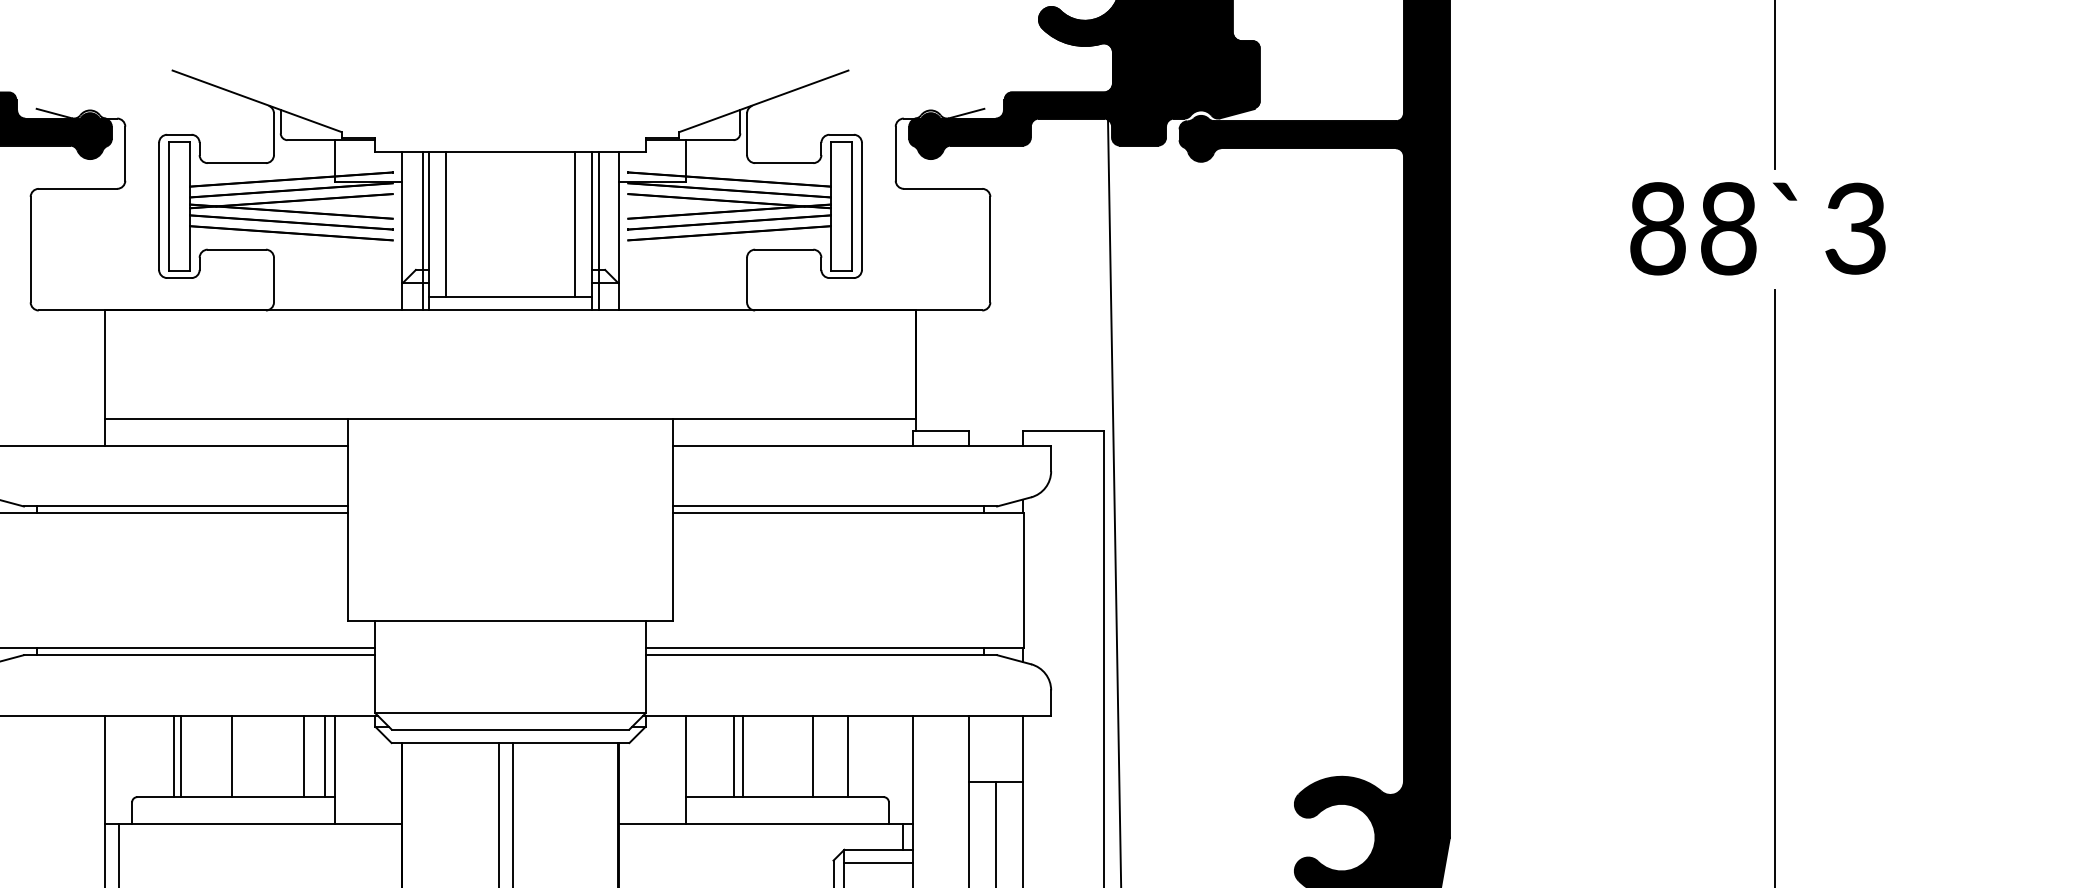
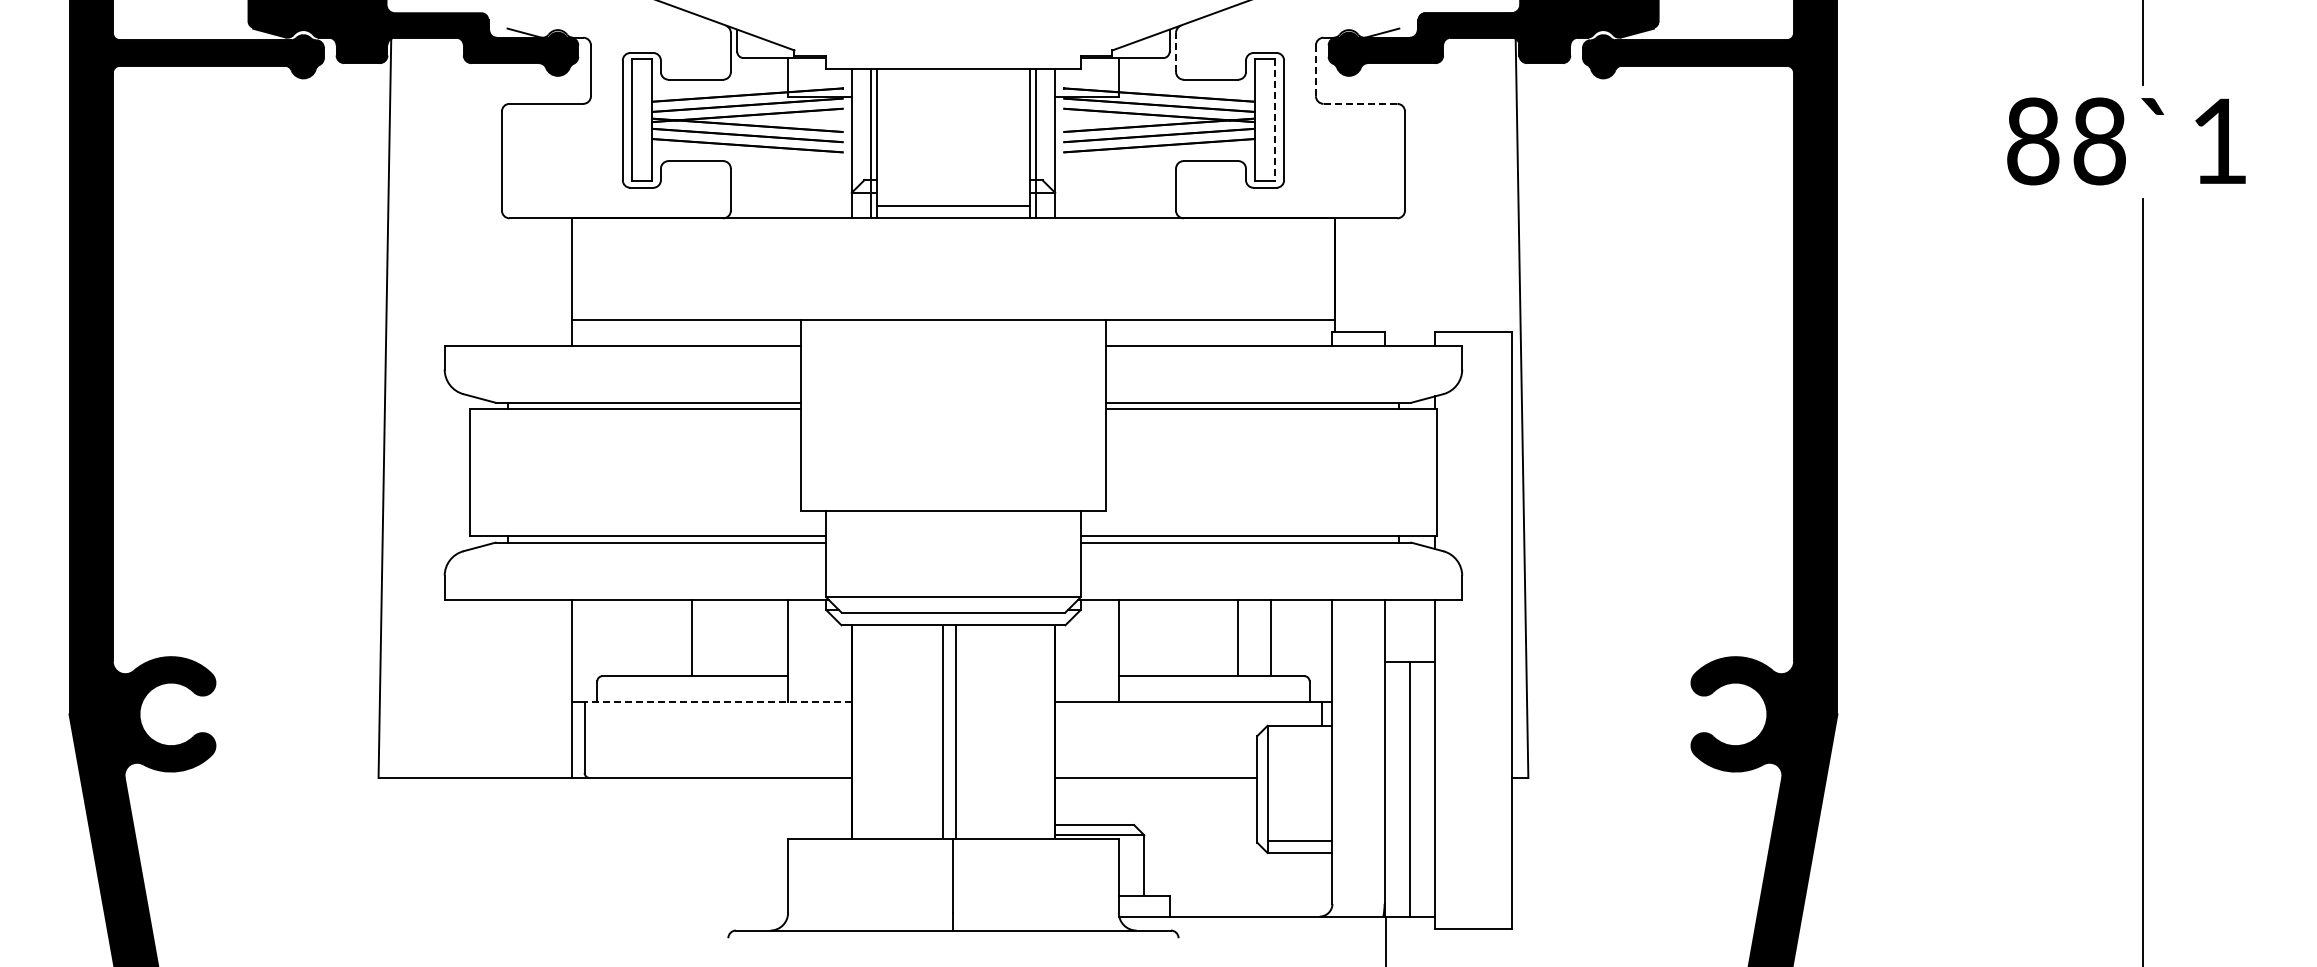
line: (747, 134) -> (1176, 52), solid -> dashed
line: (895, 154) -> (1315, 71), solid -> dashed
line: (943, 188) -> (1360, 103), solid -> dashed
line: (852, 206) -> (1275, 120), solid -> dashed
line: (445, 223) -> (892, 136), removed
line: (575, 223) -> (1014, 136), removed
text: (1854, 228) -> (2218, 141), 3 -> 1
line: (173, 755) -> (636, 637), removed
line: (180, 755) -> (642, 637), removed
line: (303, 755) -> (758, 637), removed
line: (324, 755) -> (778, 637), removed
line: (733, 755) -> (1163, 637), removed
line: (742, 755) -> (1171, 637), removed
line: (260, 823) -> (718, 701), solid -> dashed
line: (878, 862) -> (1299, 737), removed

